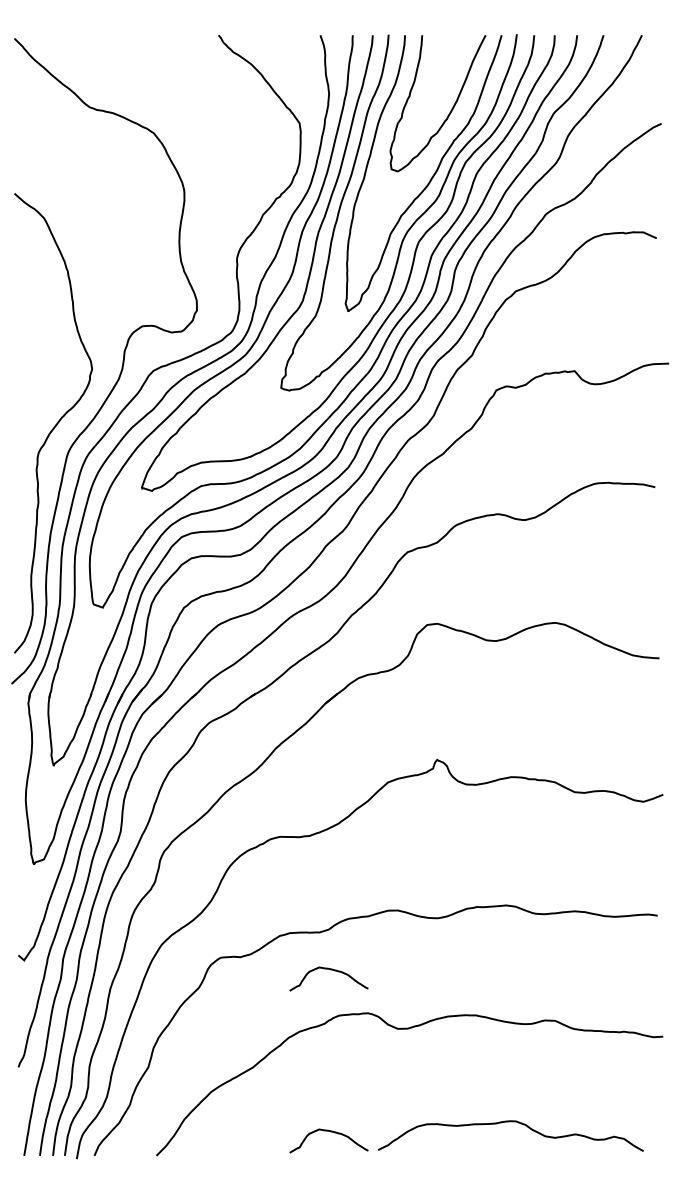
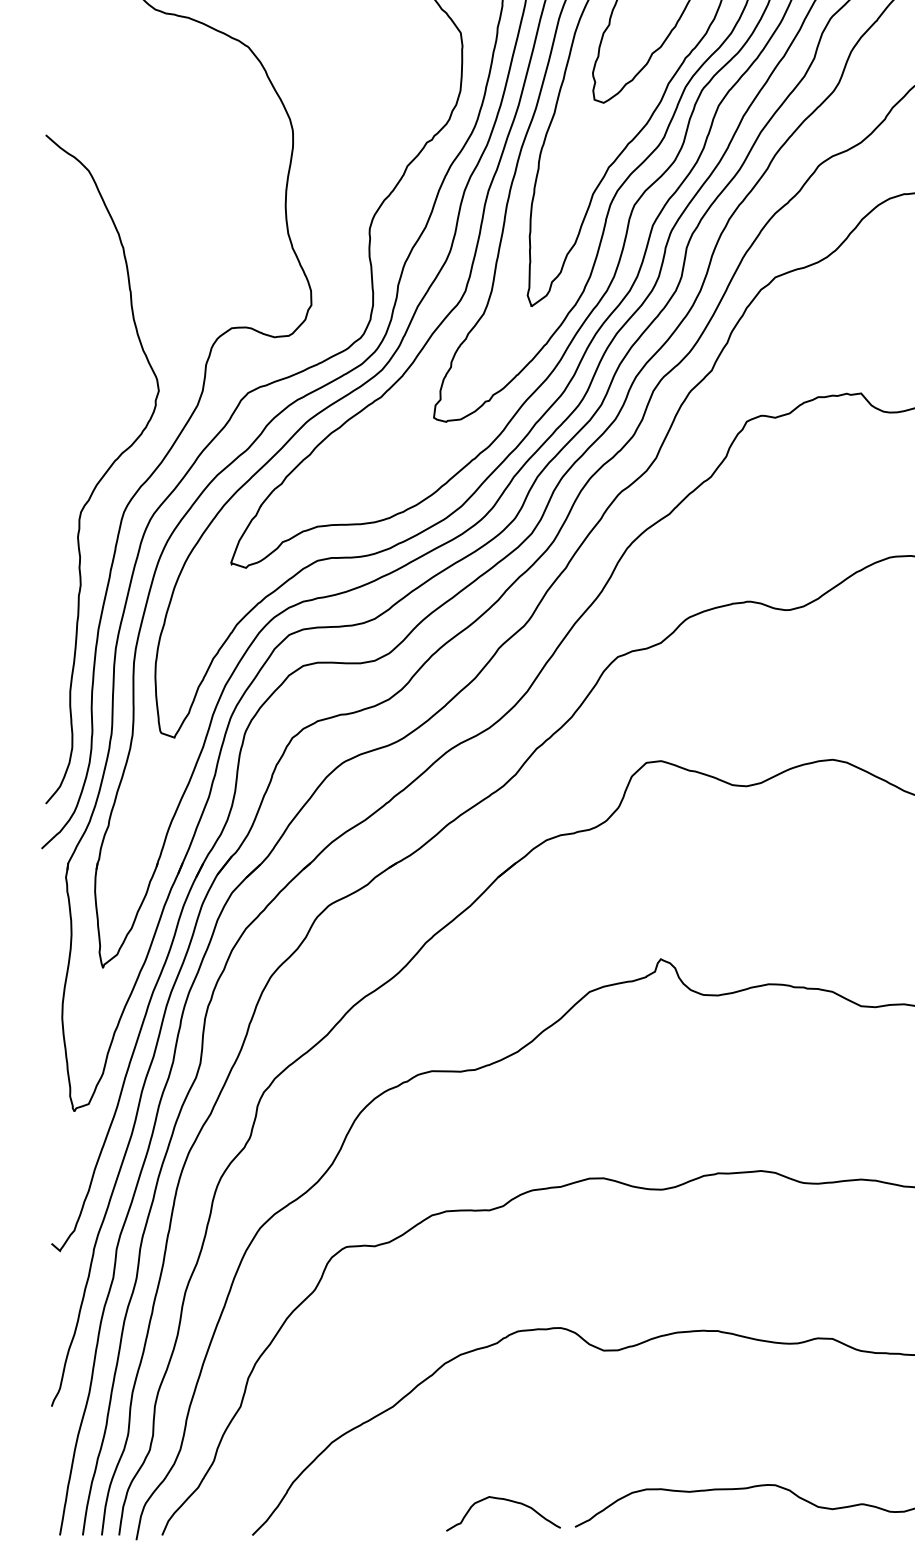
curve: (330, 970) -> (505, 1265), removed

